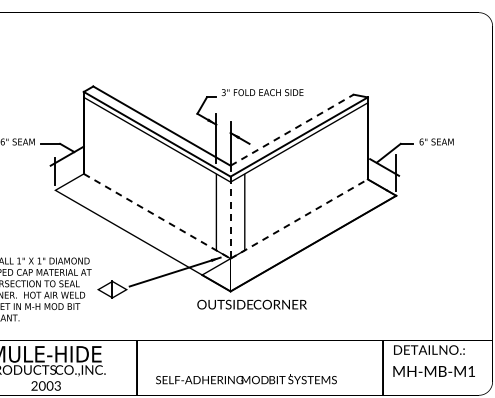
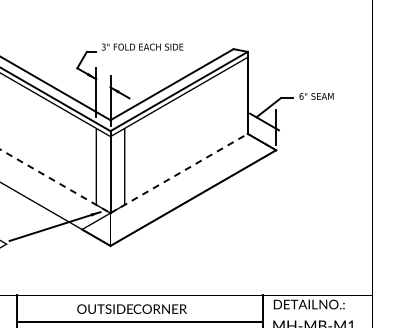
line: (292, 129) -> (172, 83), dashed -> solid
line: (230, 217) -> (110, 171), dashed -> solid
text: (251, 304) -> (131, 308), moved
line: (260, 367) -> (140, 321), added

